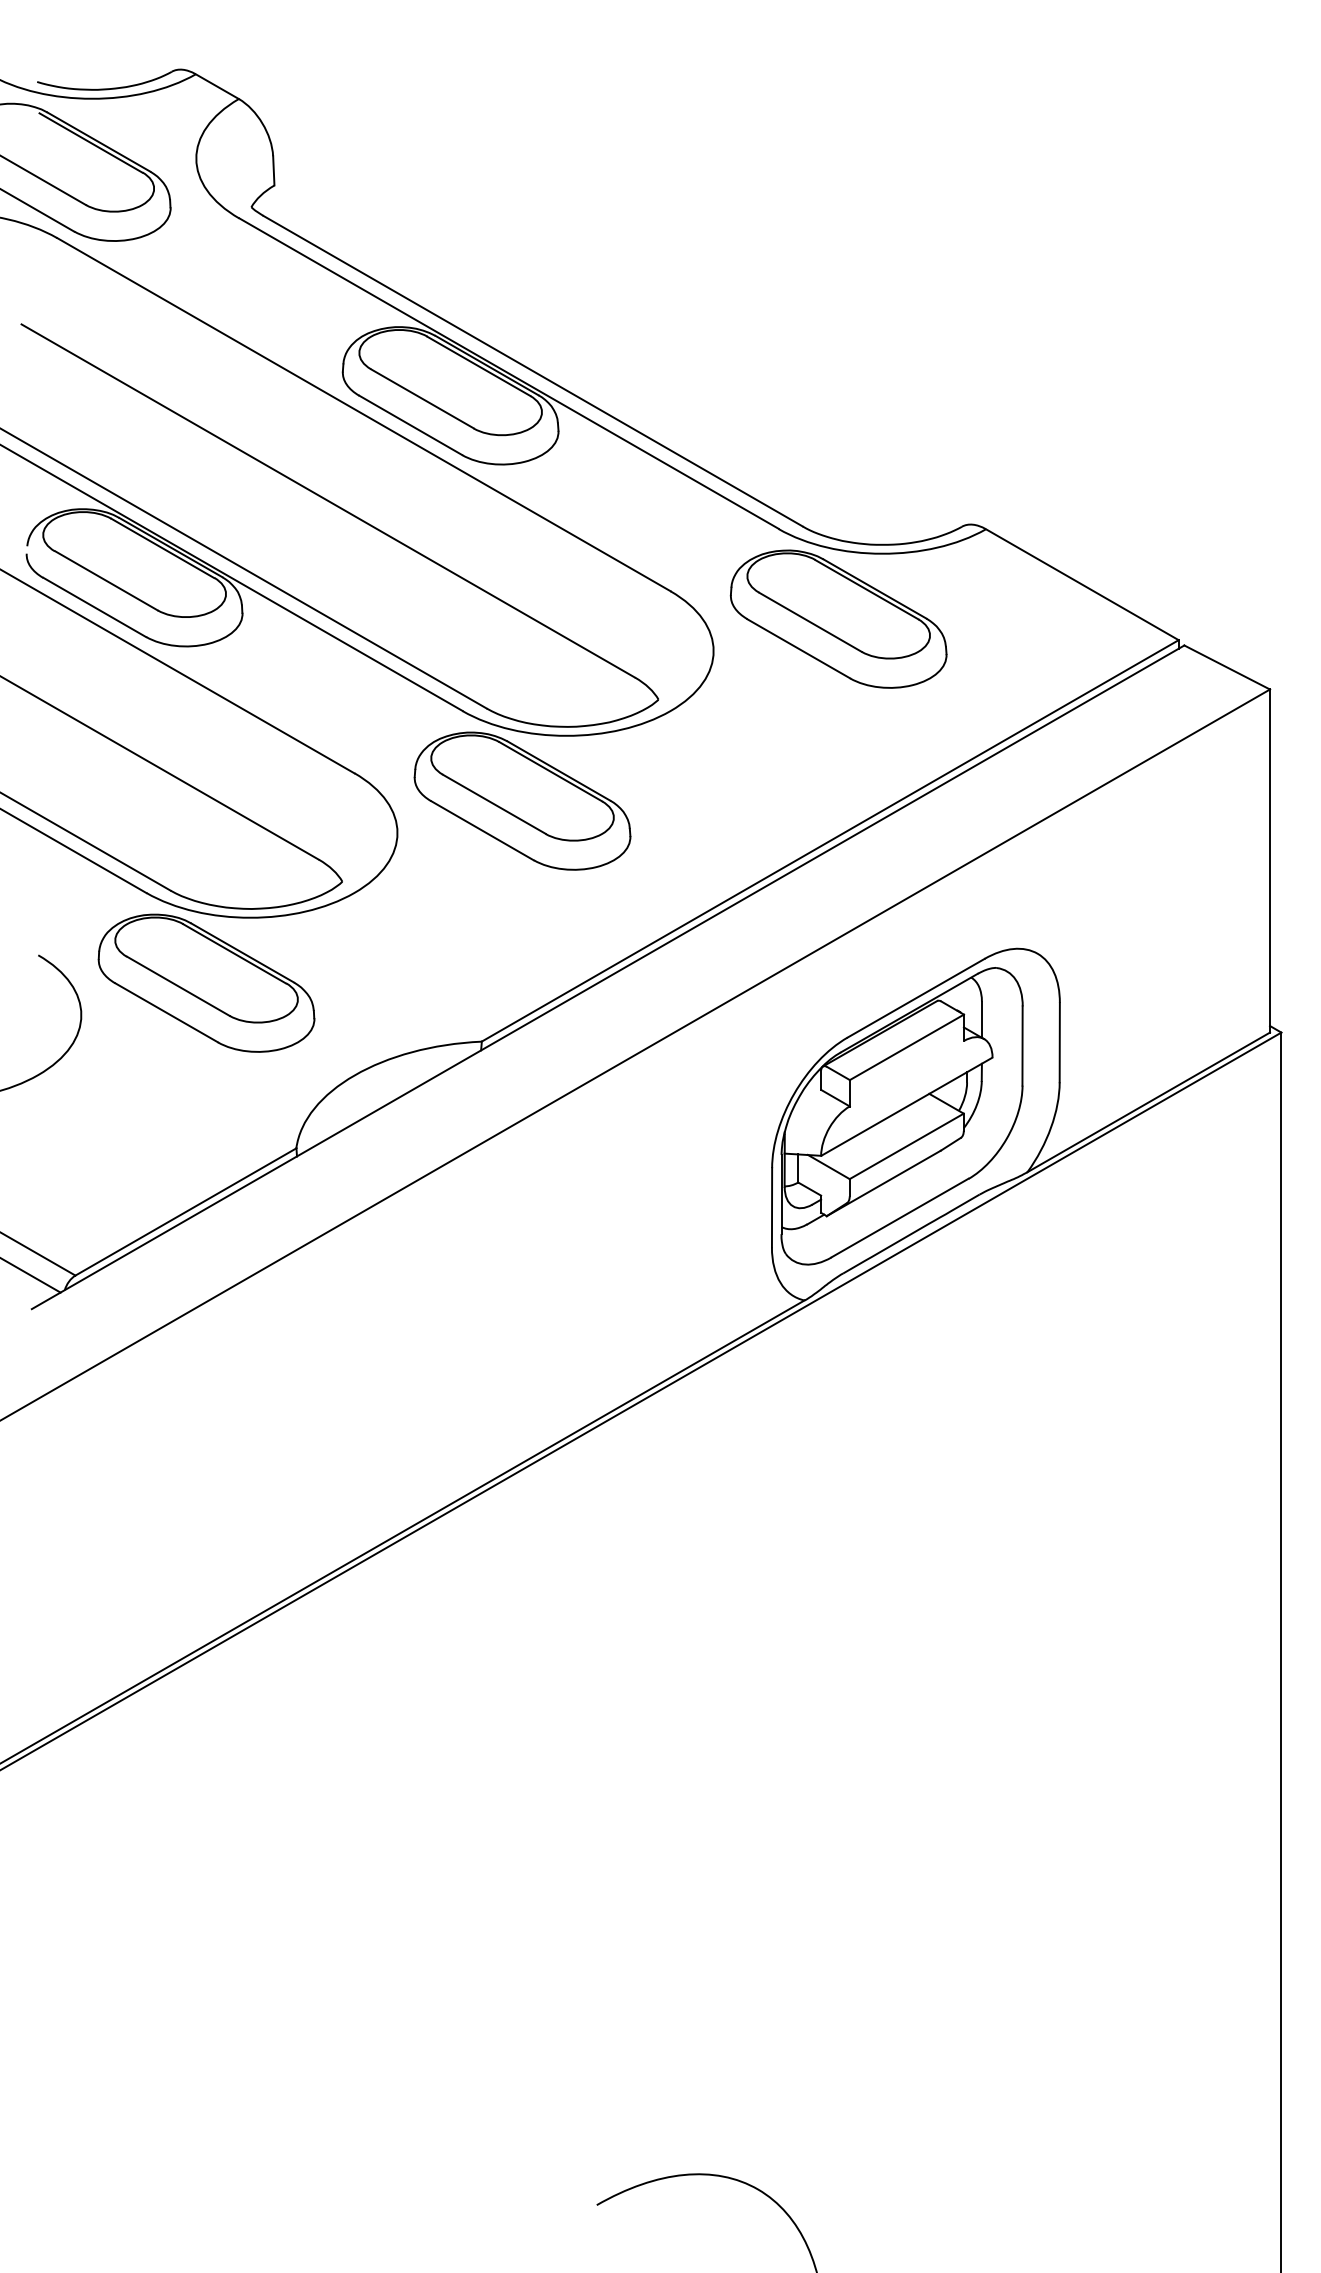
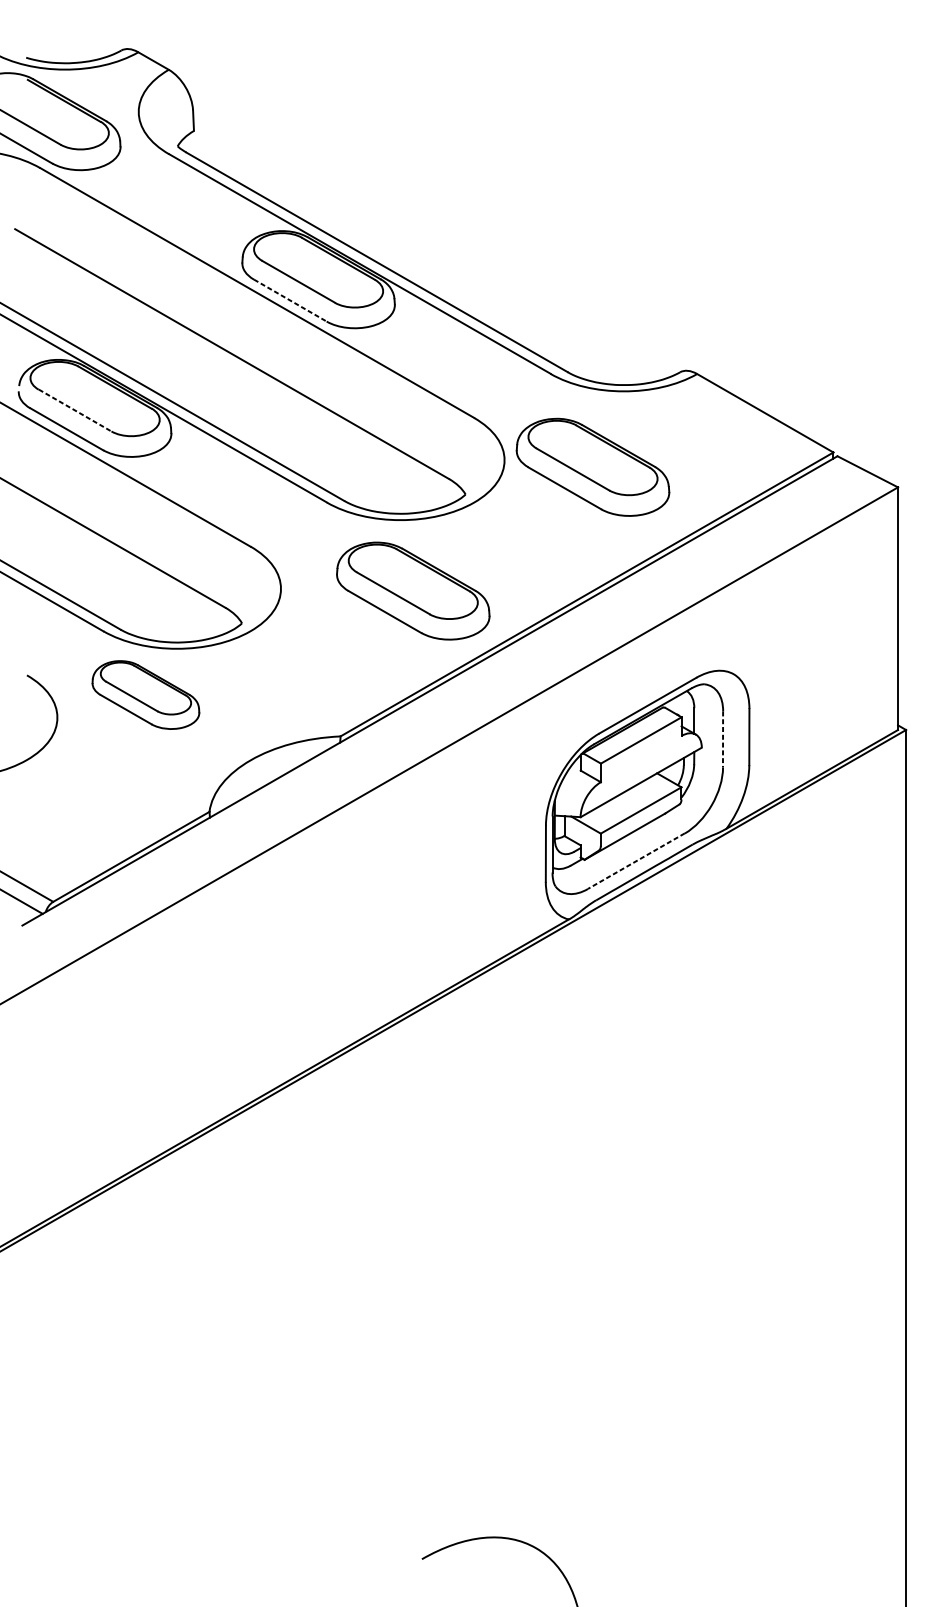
line: (411, 425) -> (290, 300), solid -> dashed
line: (106, 581) -> (75, 411), solid -> dashed
part: (838, 618) -> (592, 466), moved
part: (522, 800) -> (413, 590), moved
part: (206, 982) -> (145, 694), size x0.7
line: (1022, 1045) -> (723, 739), solid -> dashed
line: (900, 1217) -> (636, 860), solid -> dashed

